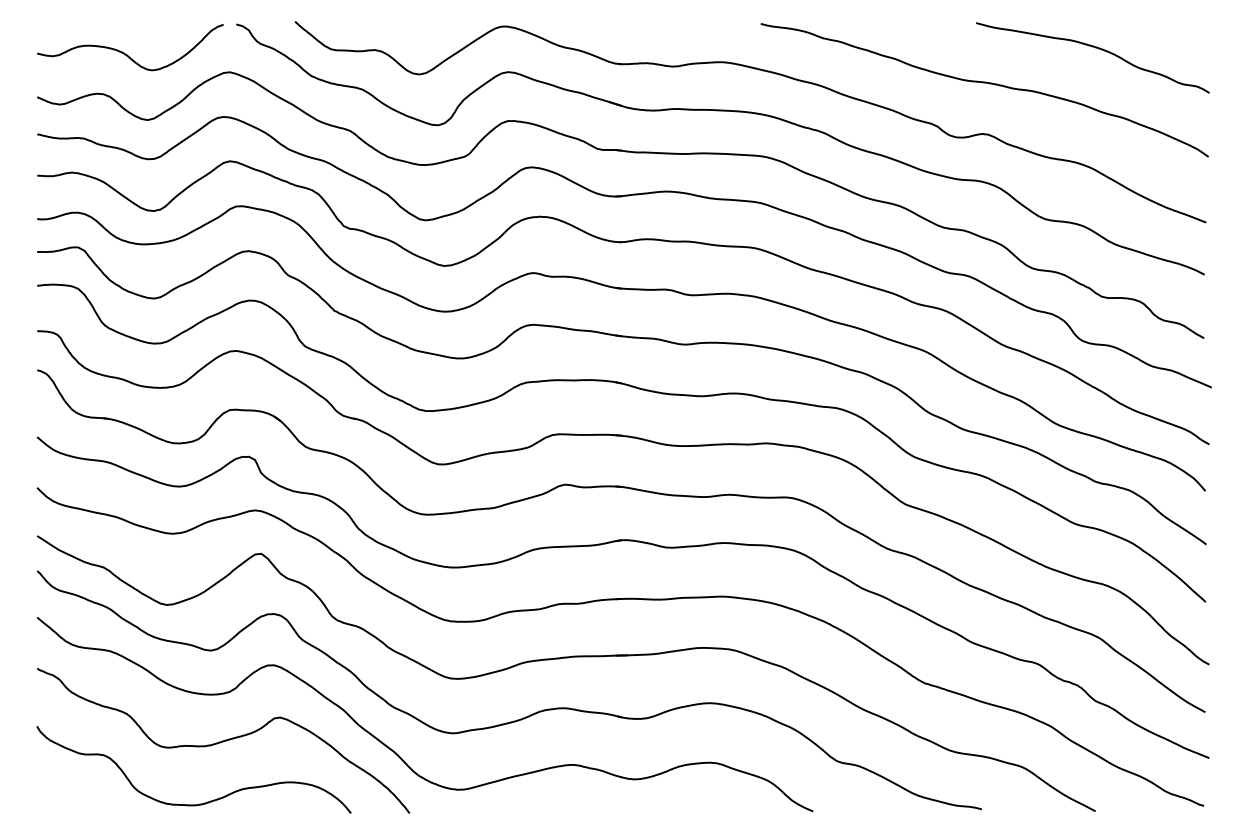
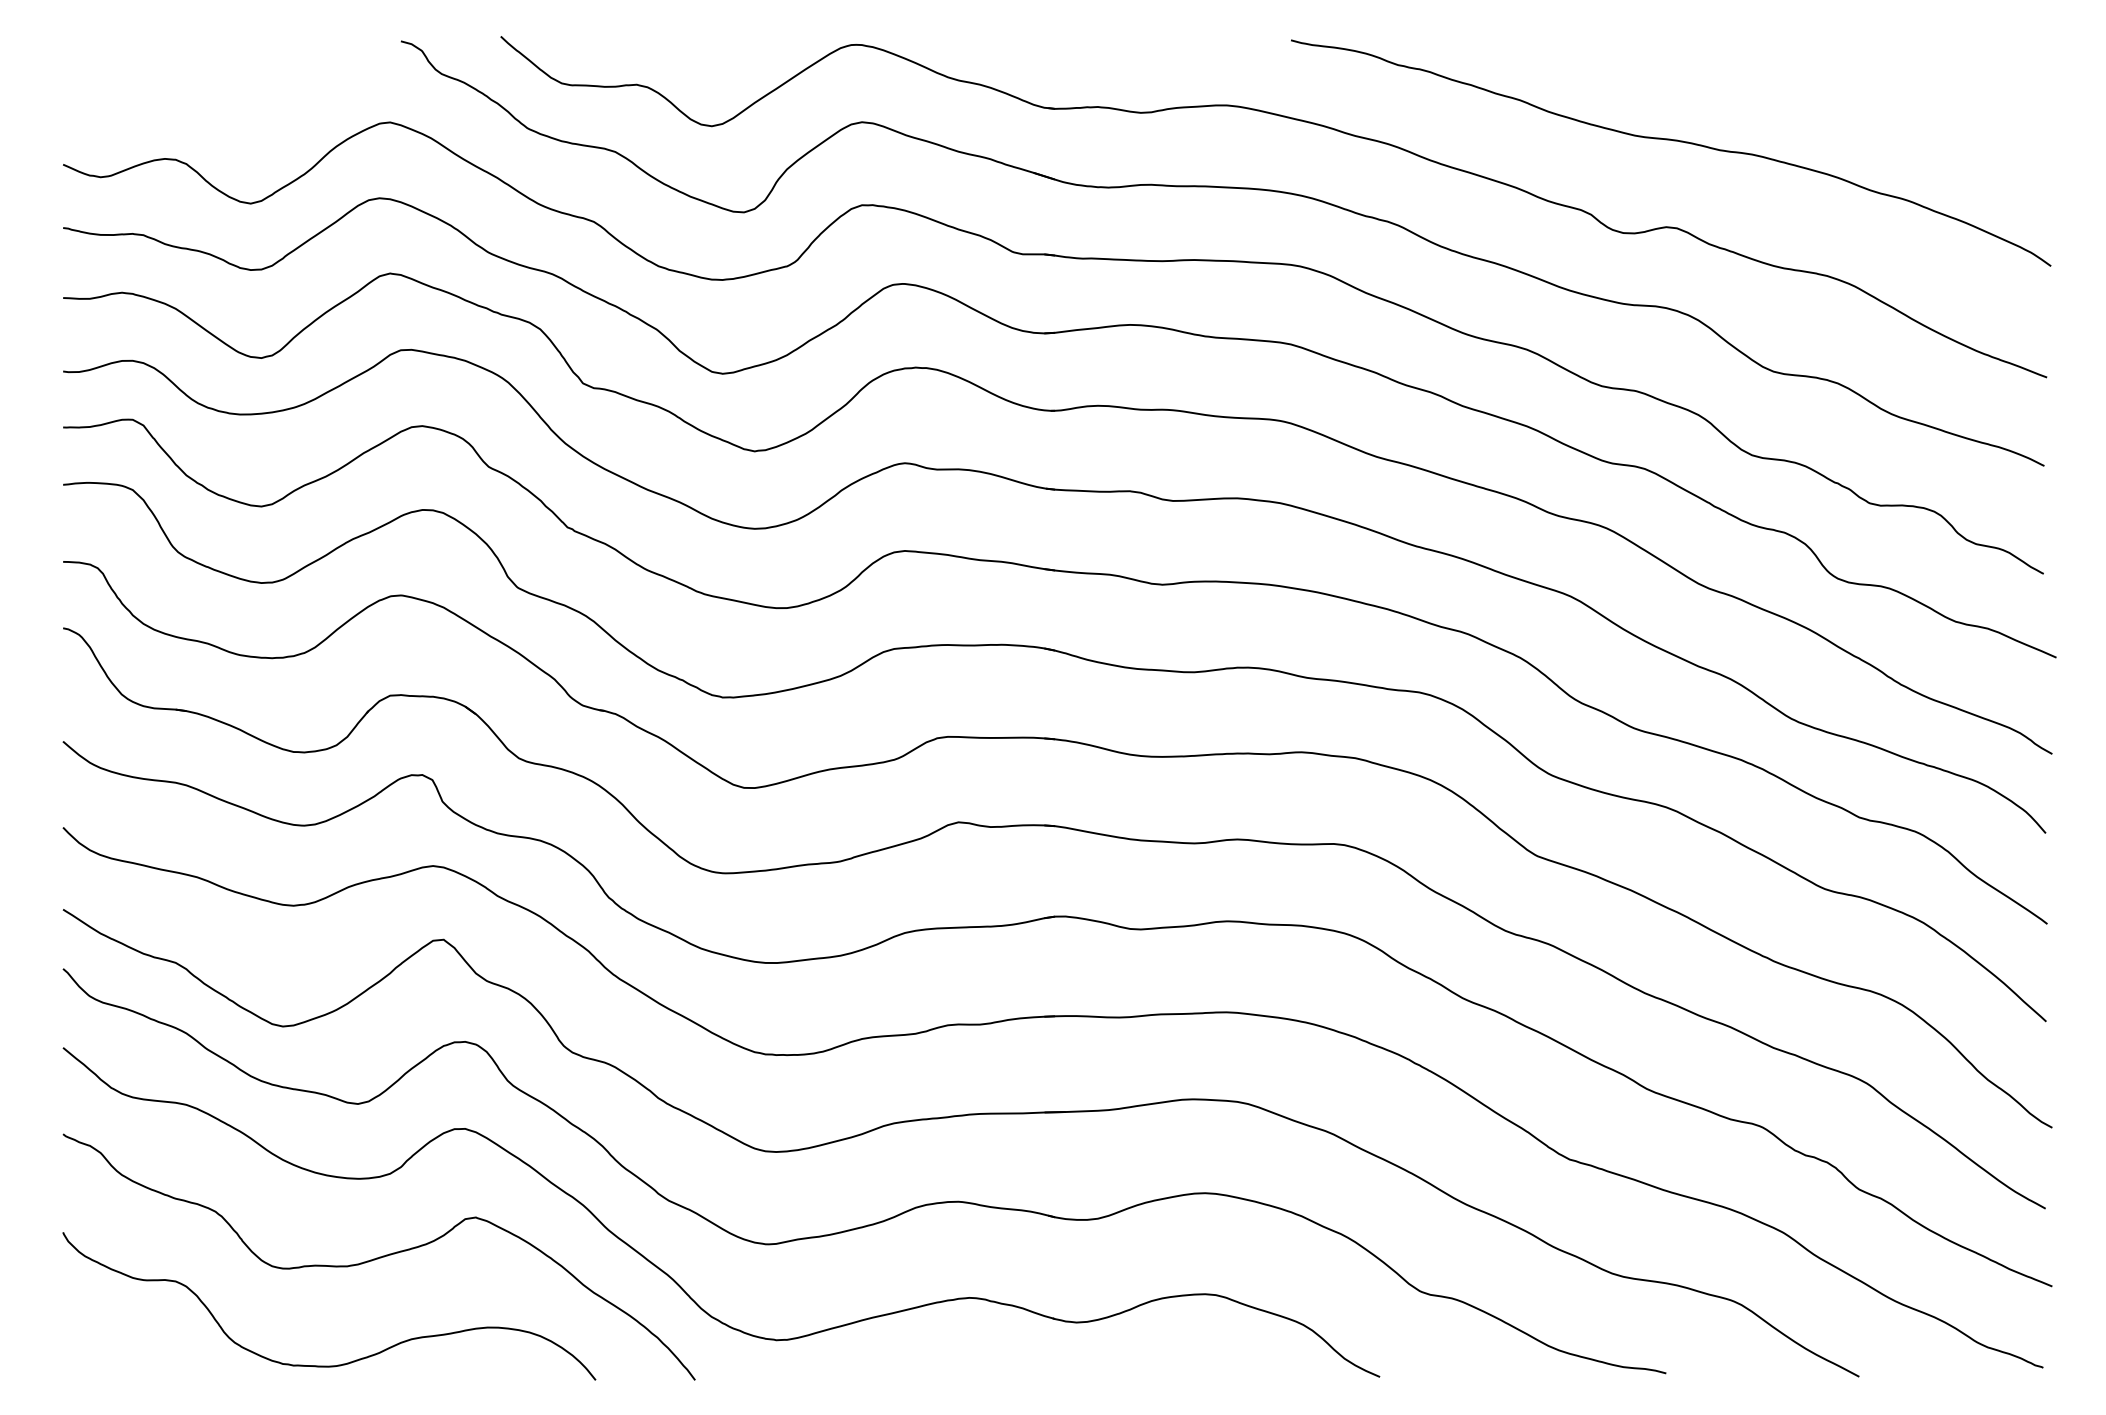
curve: (1095, 48) -> (1859, 82), removed
curve: (127, 54) -> (216, 92), removed

